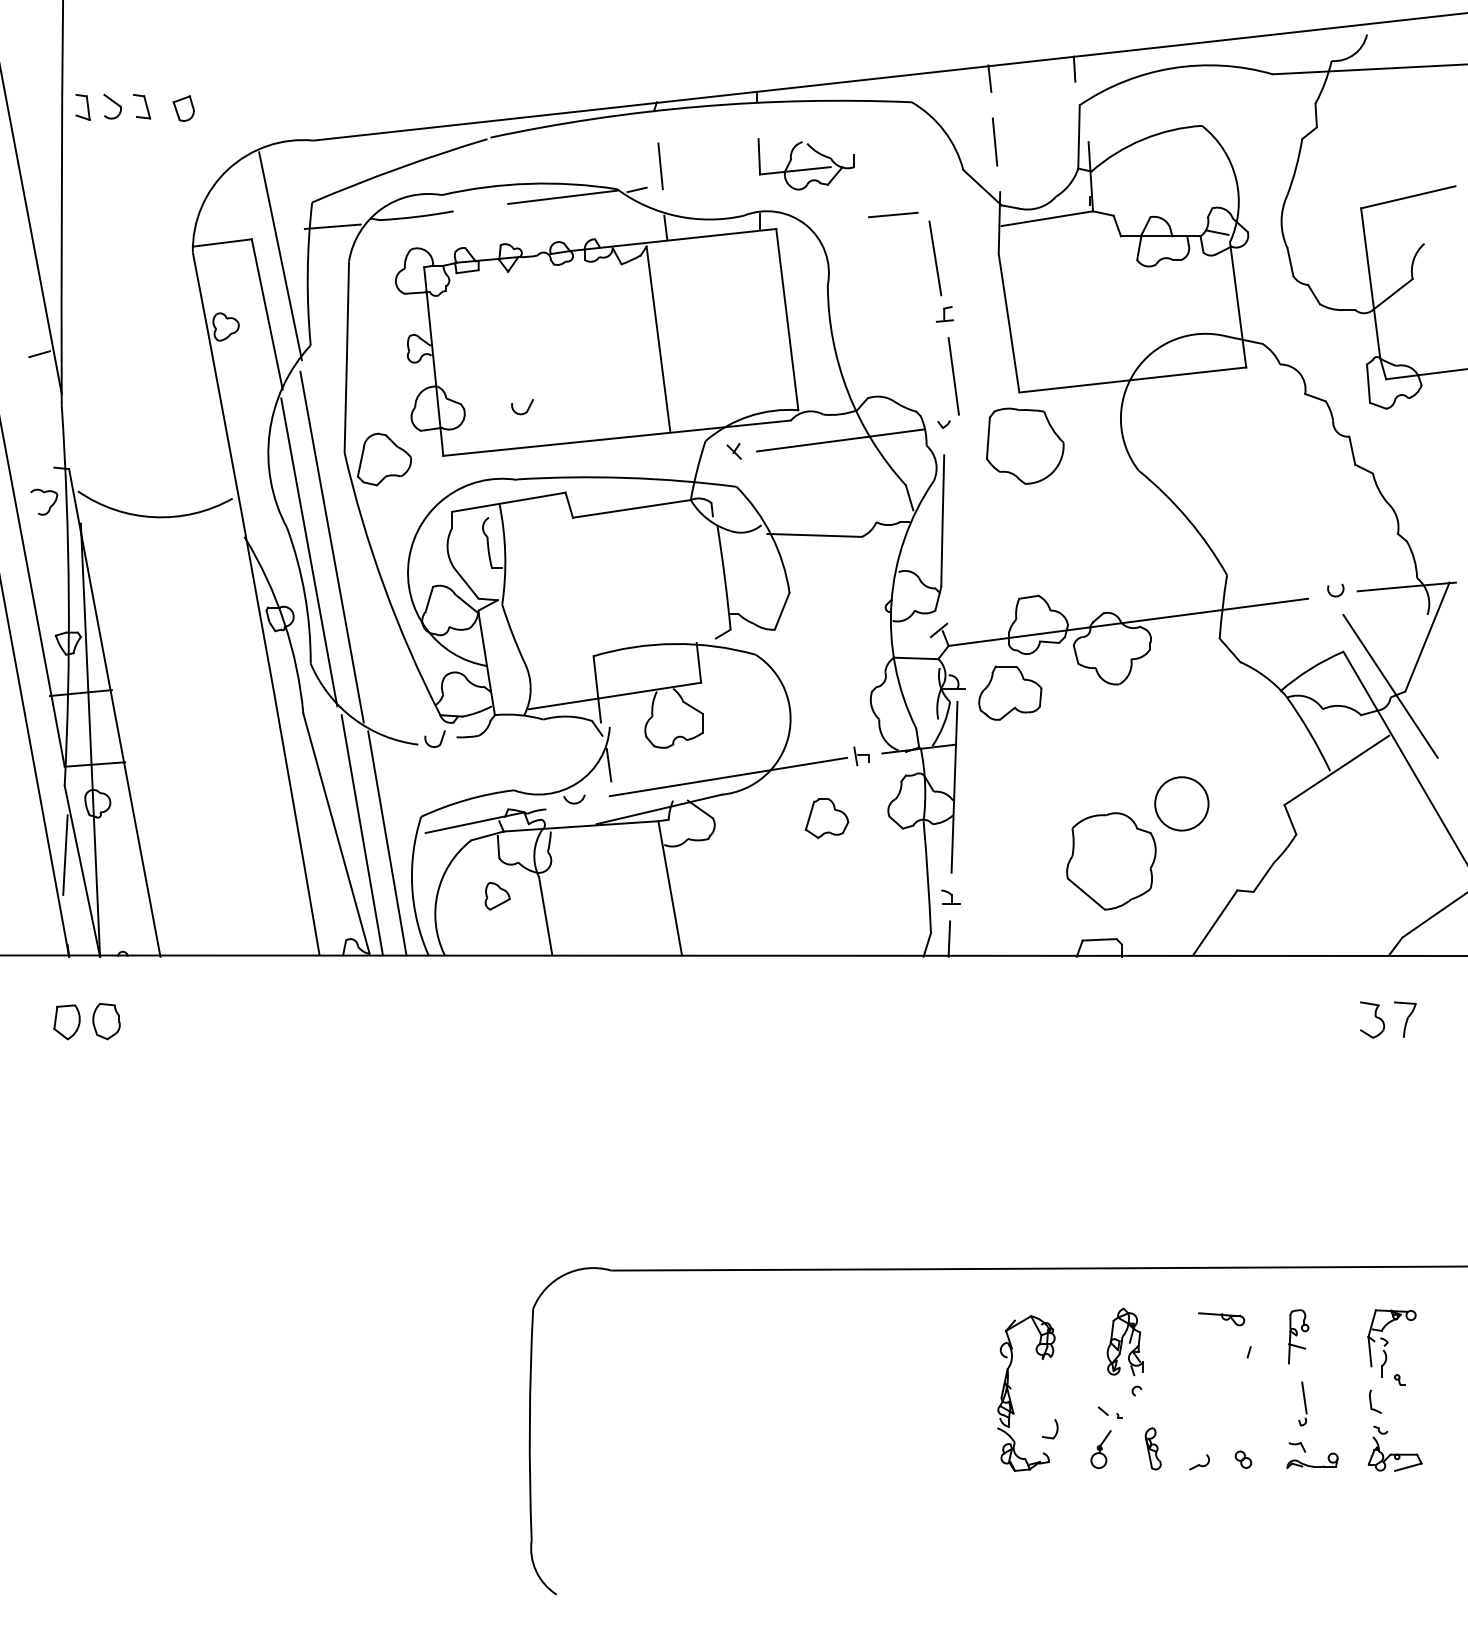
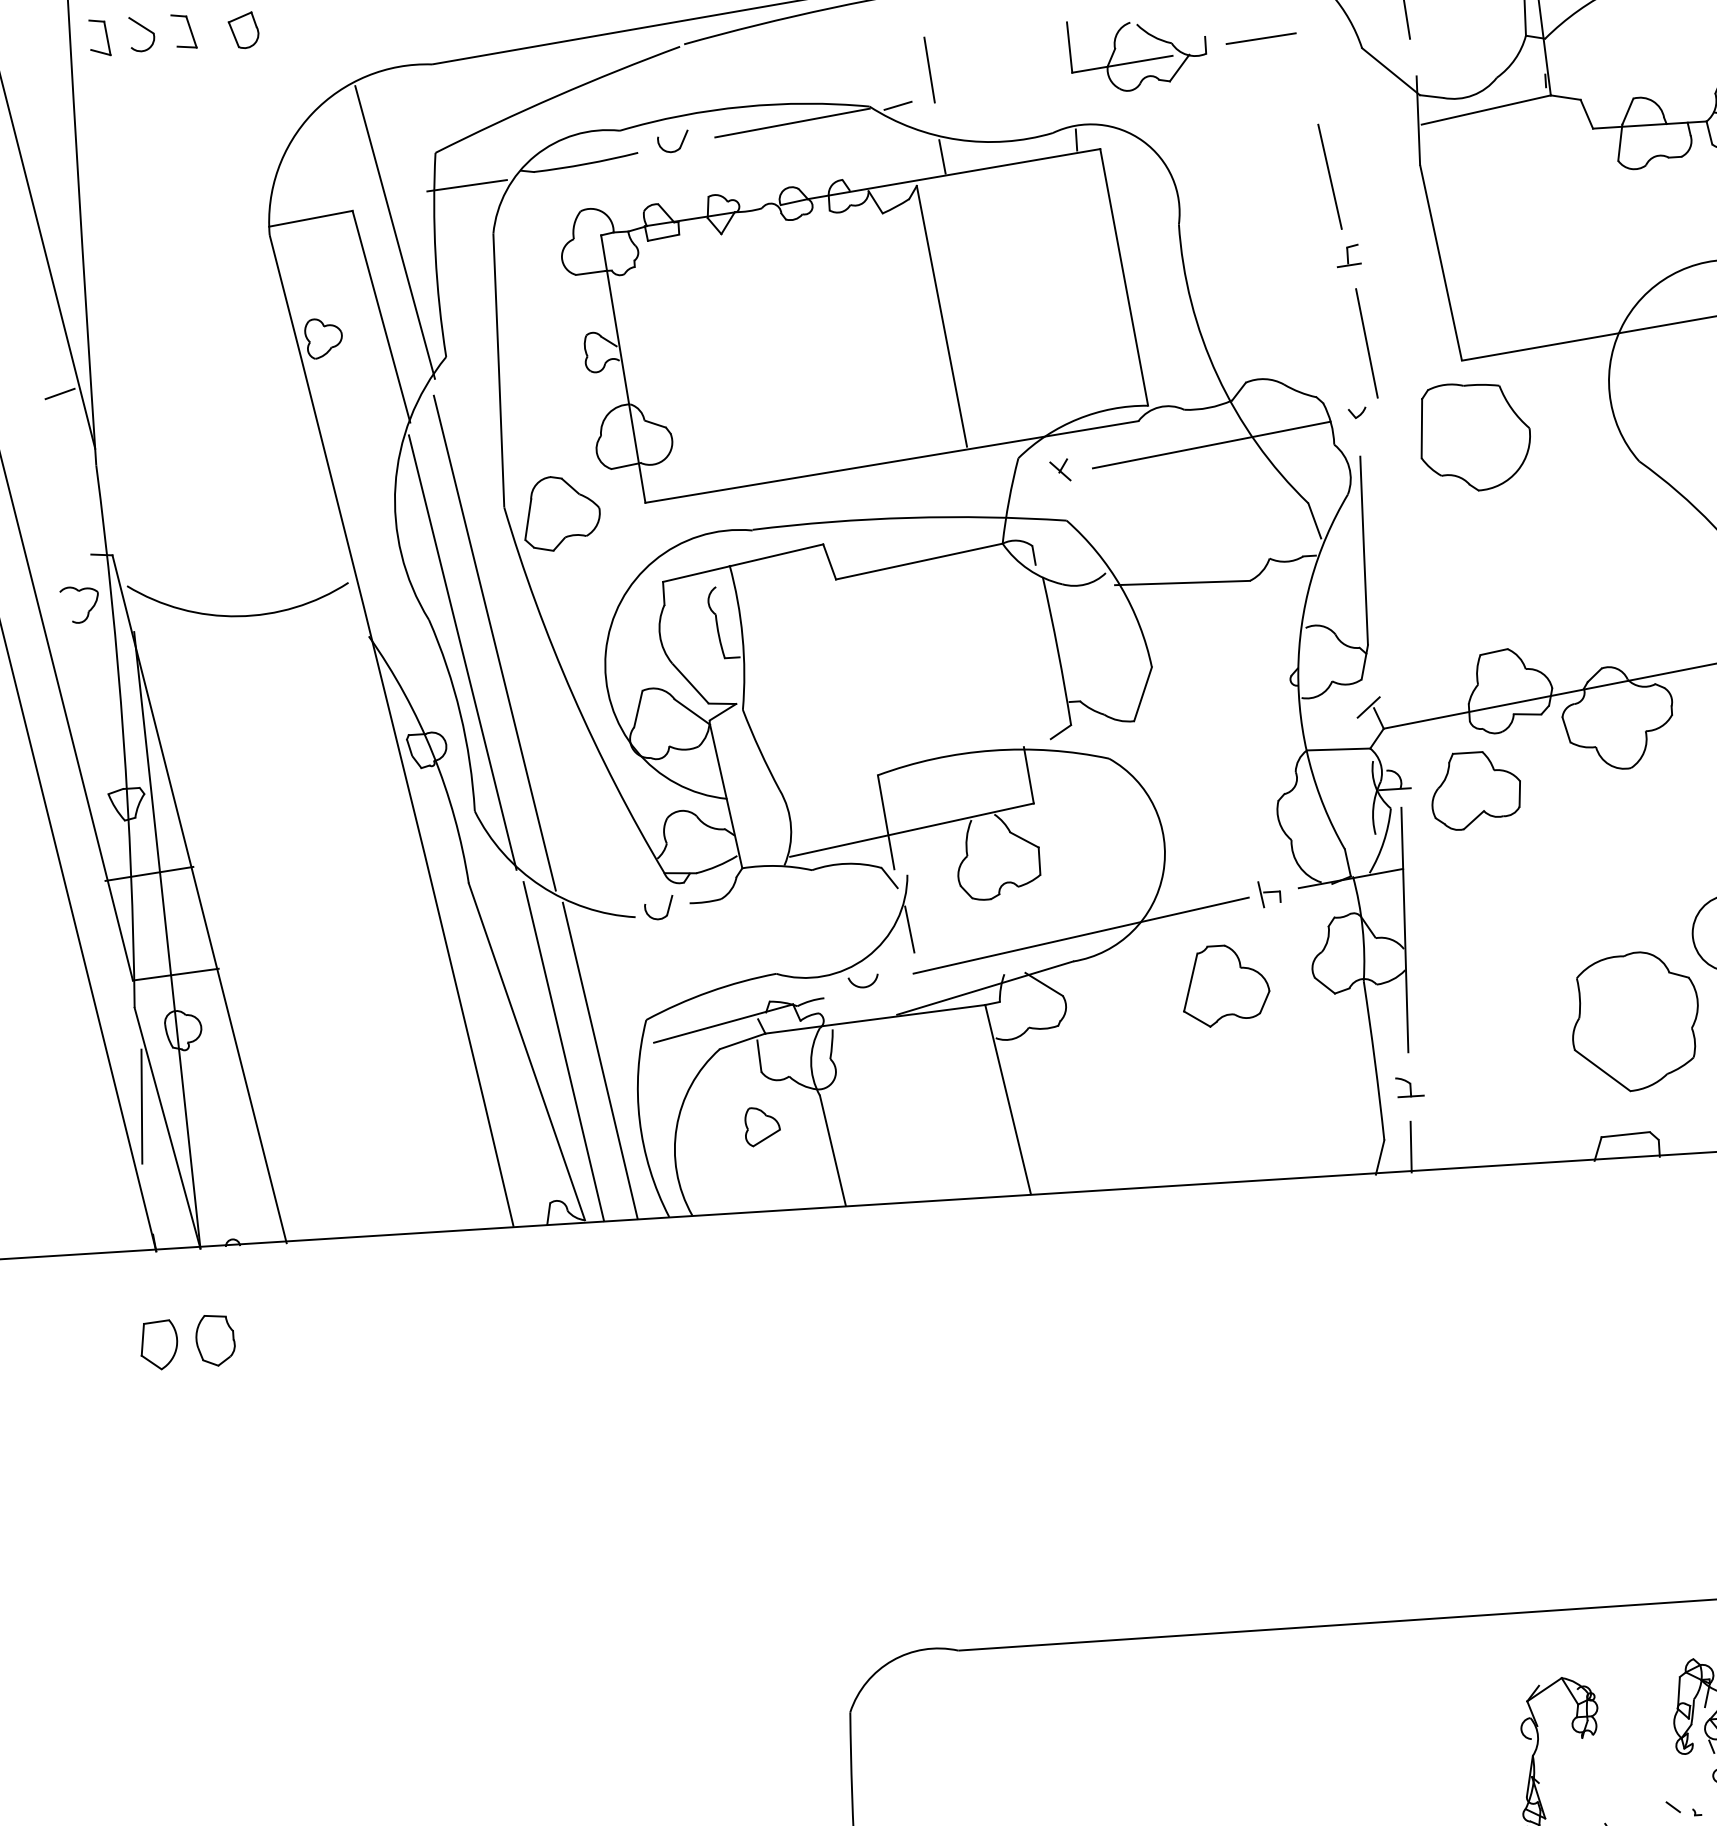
line: (893, 214) -> (1261, 37), moved
part: (522, 407) -> (673, 142), moved
part: (826, 818) -> (1224, 986), size x1.43

